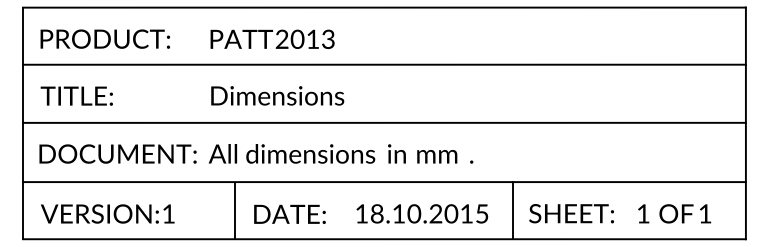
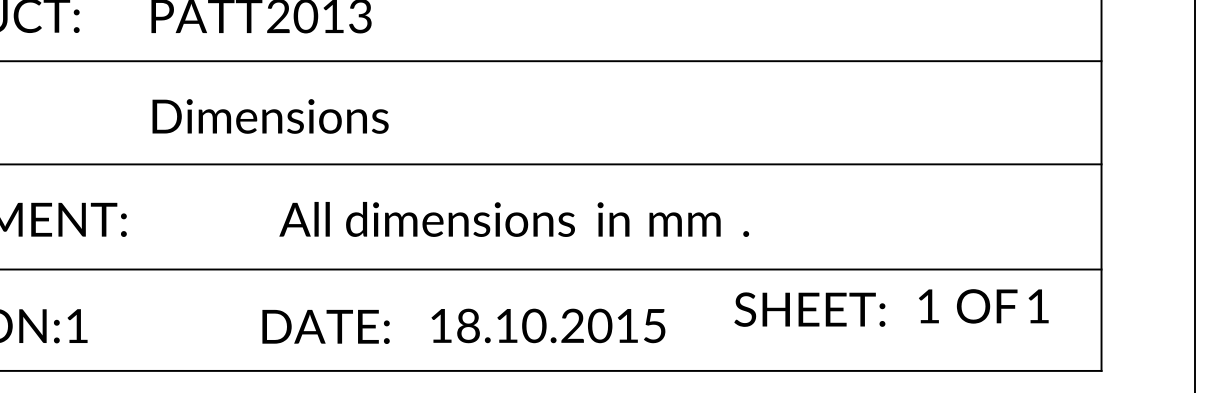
text: (340, 153) -> (513, 218), moved
line: (235, 210) -> (195, 319), removed
line: (512, 210) -> (687, 319), removed
text: (289, 213) -> (325, 325), moved
text: (422, 213) -> (548, 325), moved
text: (571, 213) -> (809, 309), moved
text: (674, 213) -> (983, 305), moved

